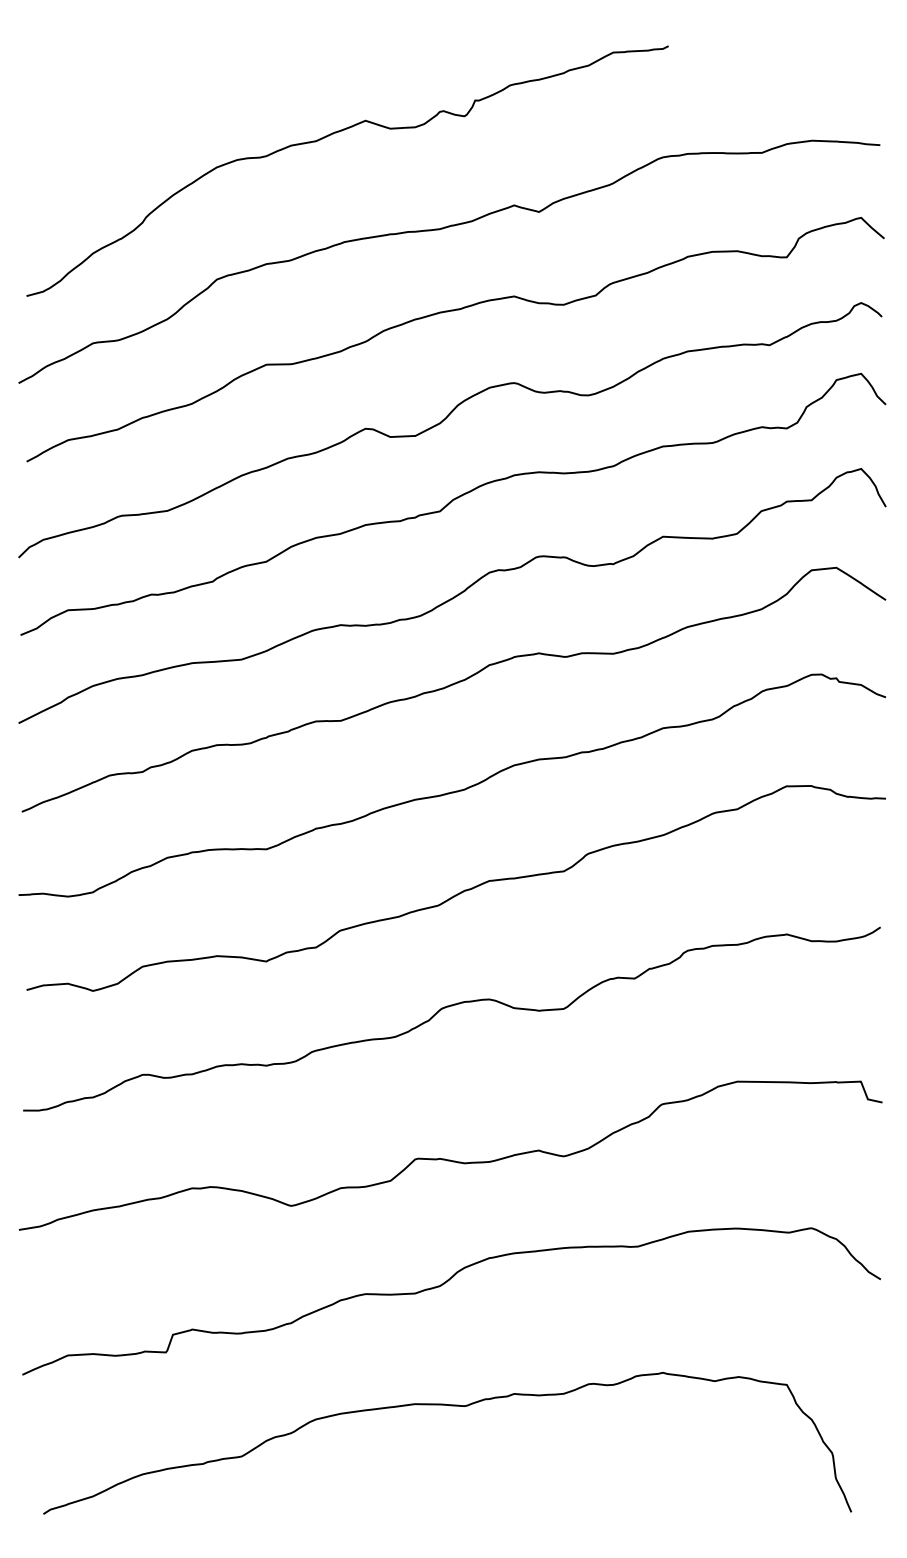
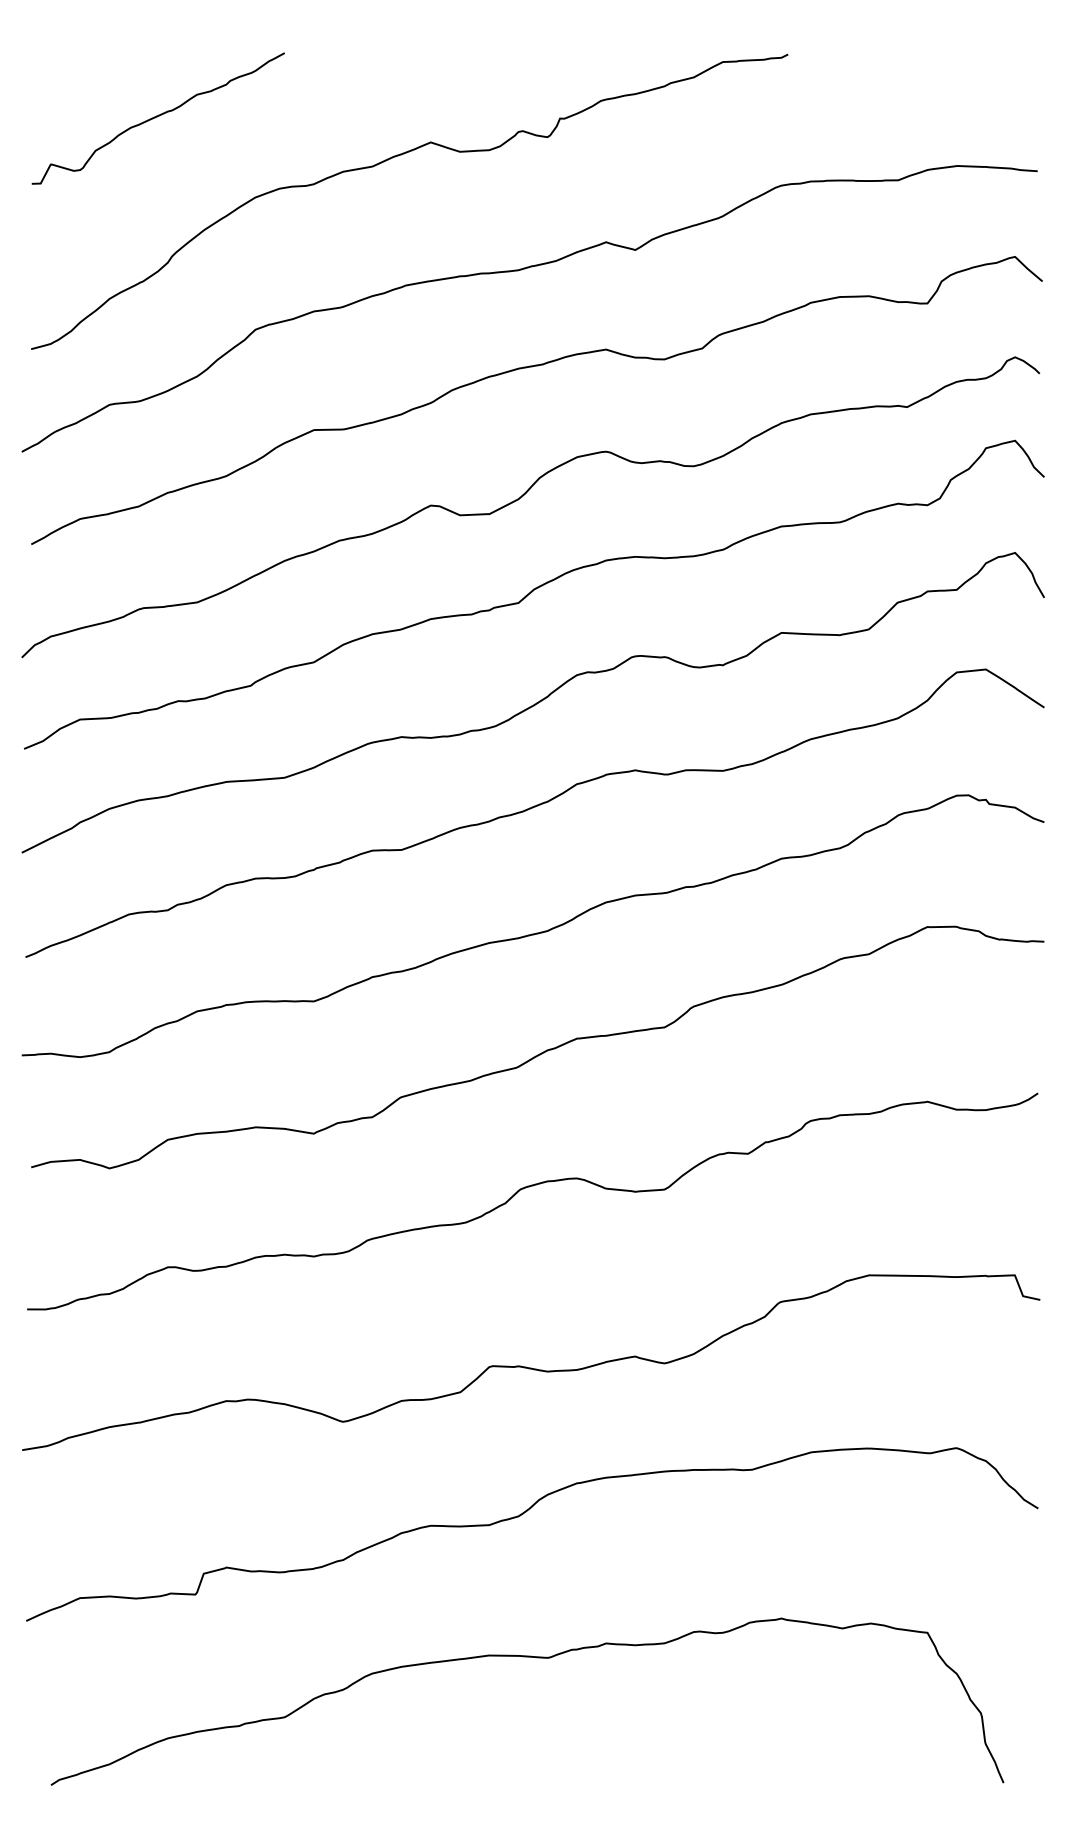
curve: (133, 99) -> (157, 117), added

